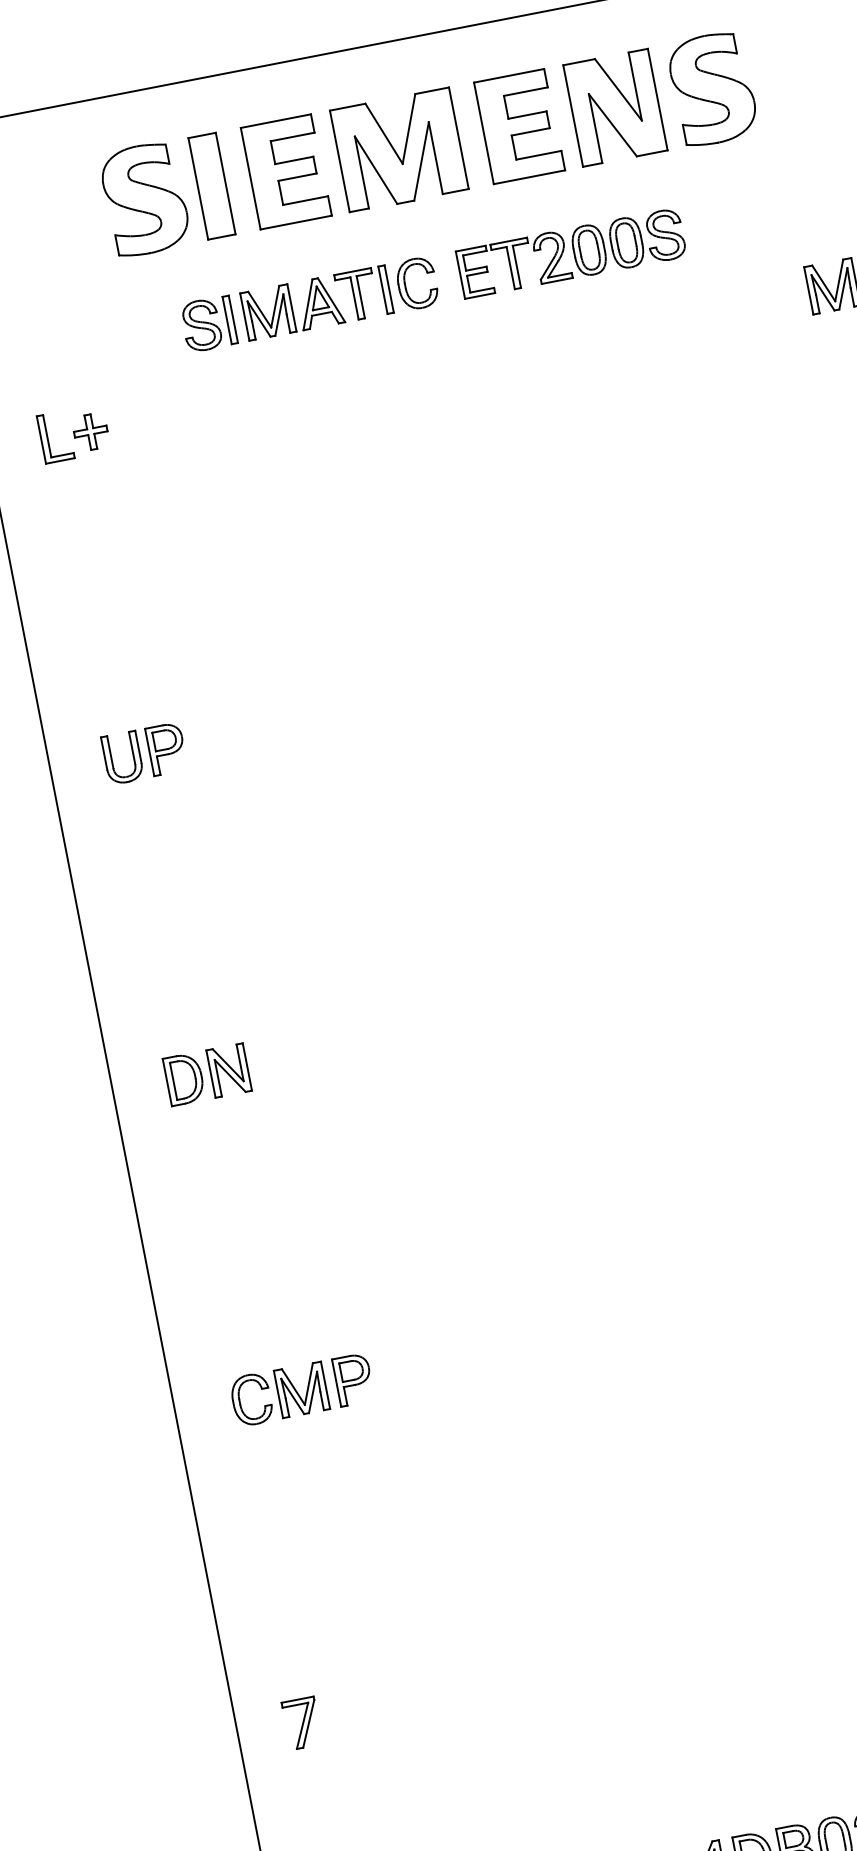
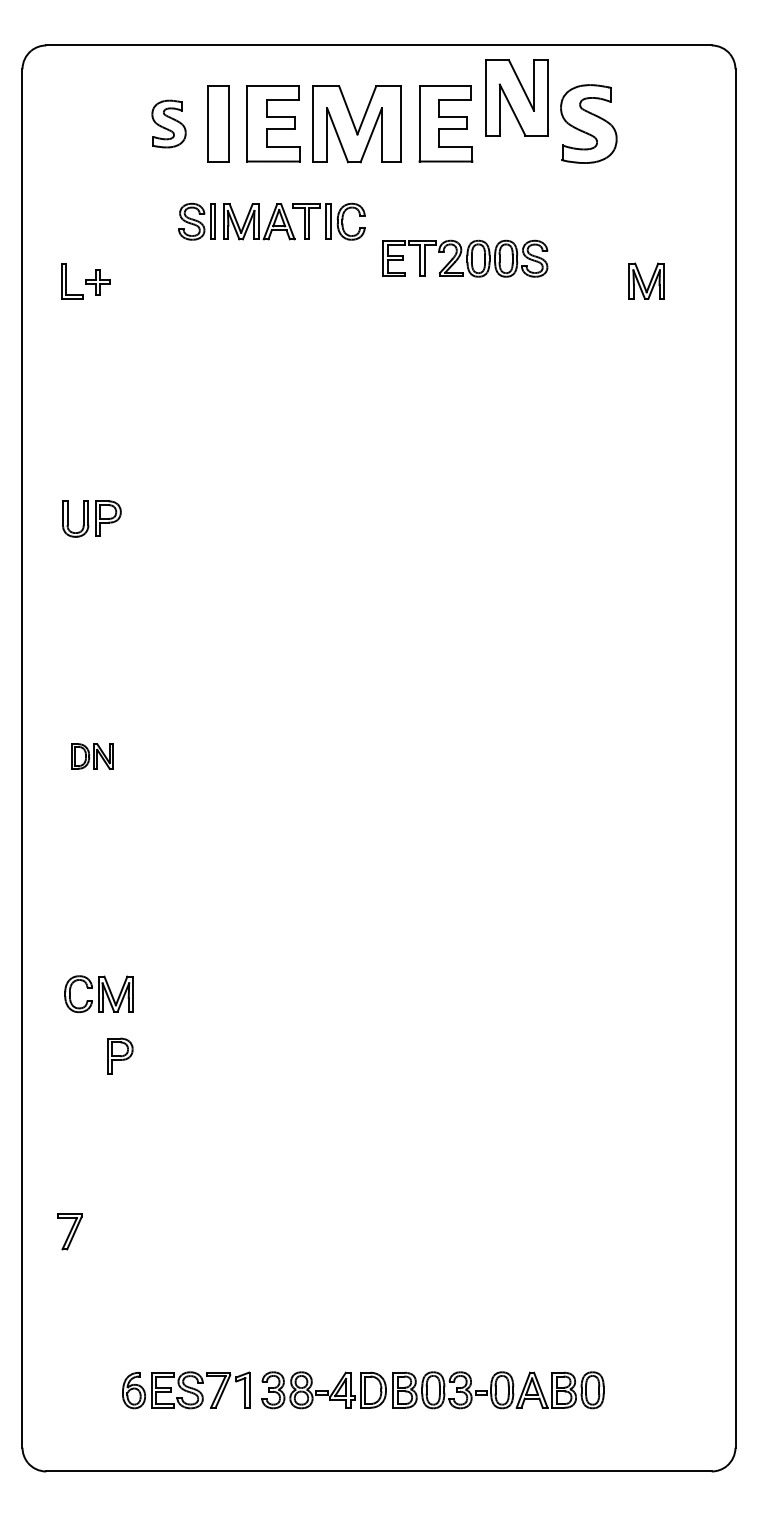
part: (614, 107) -> (516, 97), moved
part: (144, 198) -> (168, 123), size x0.6
part: (571, 253) -> (465, 258), moved
part: (207, 1074) -> (92, 756), size x0.7
part: (353, 1378) -> (120, 1055), moved

